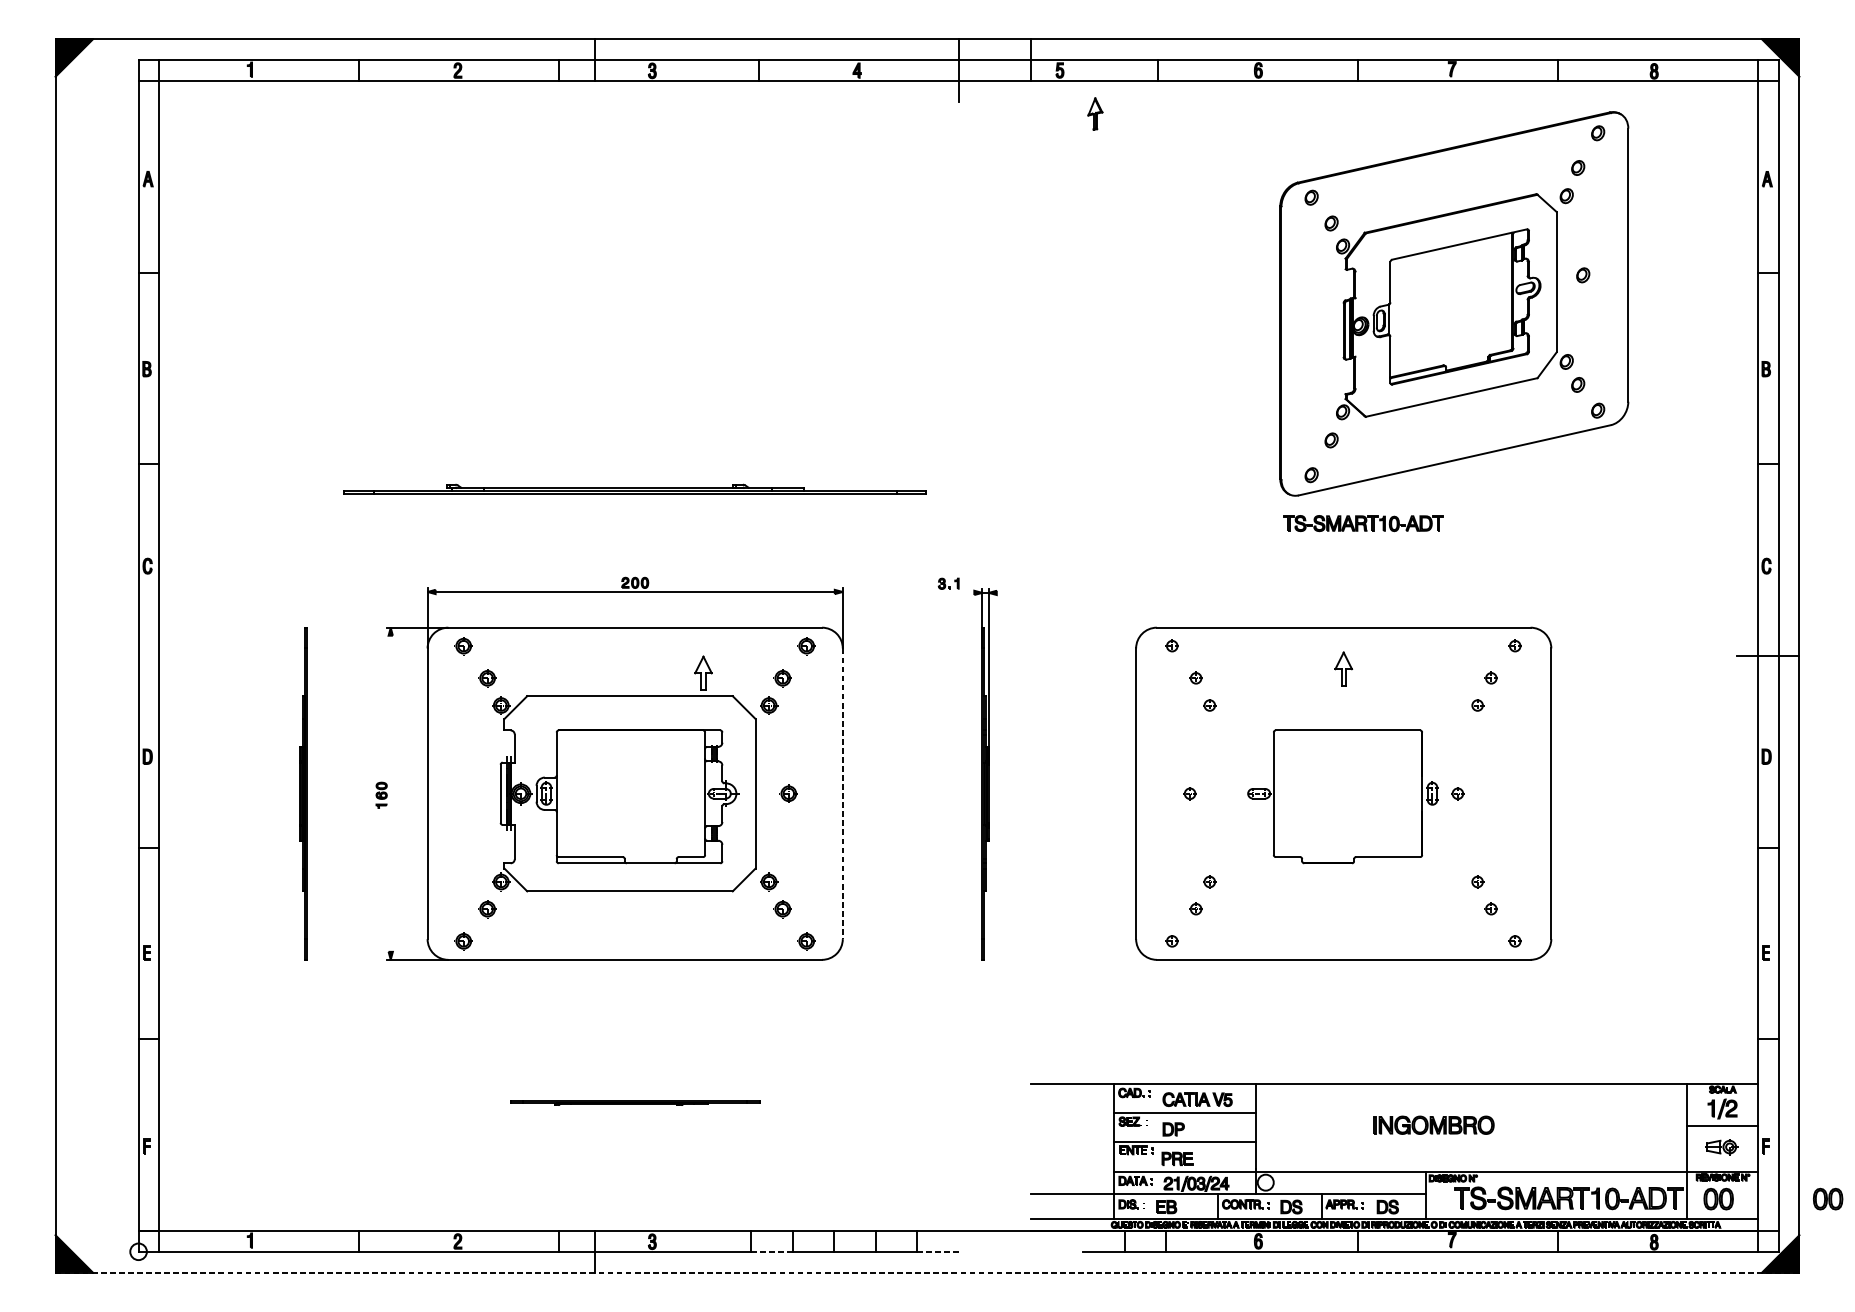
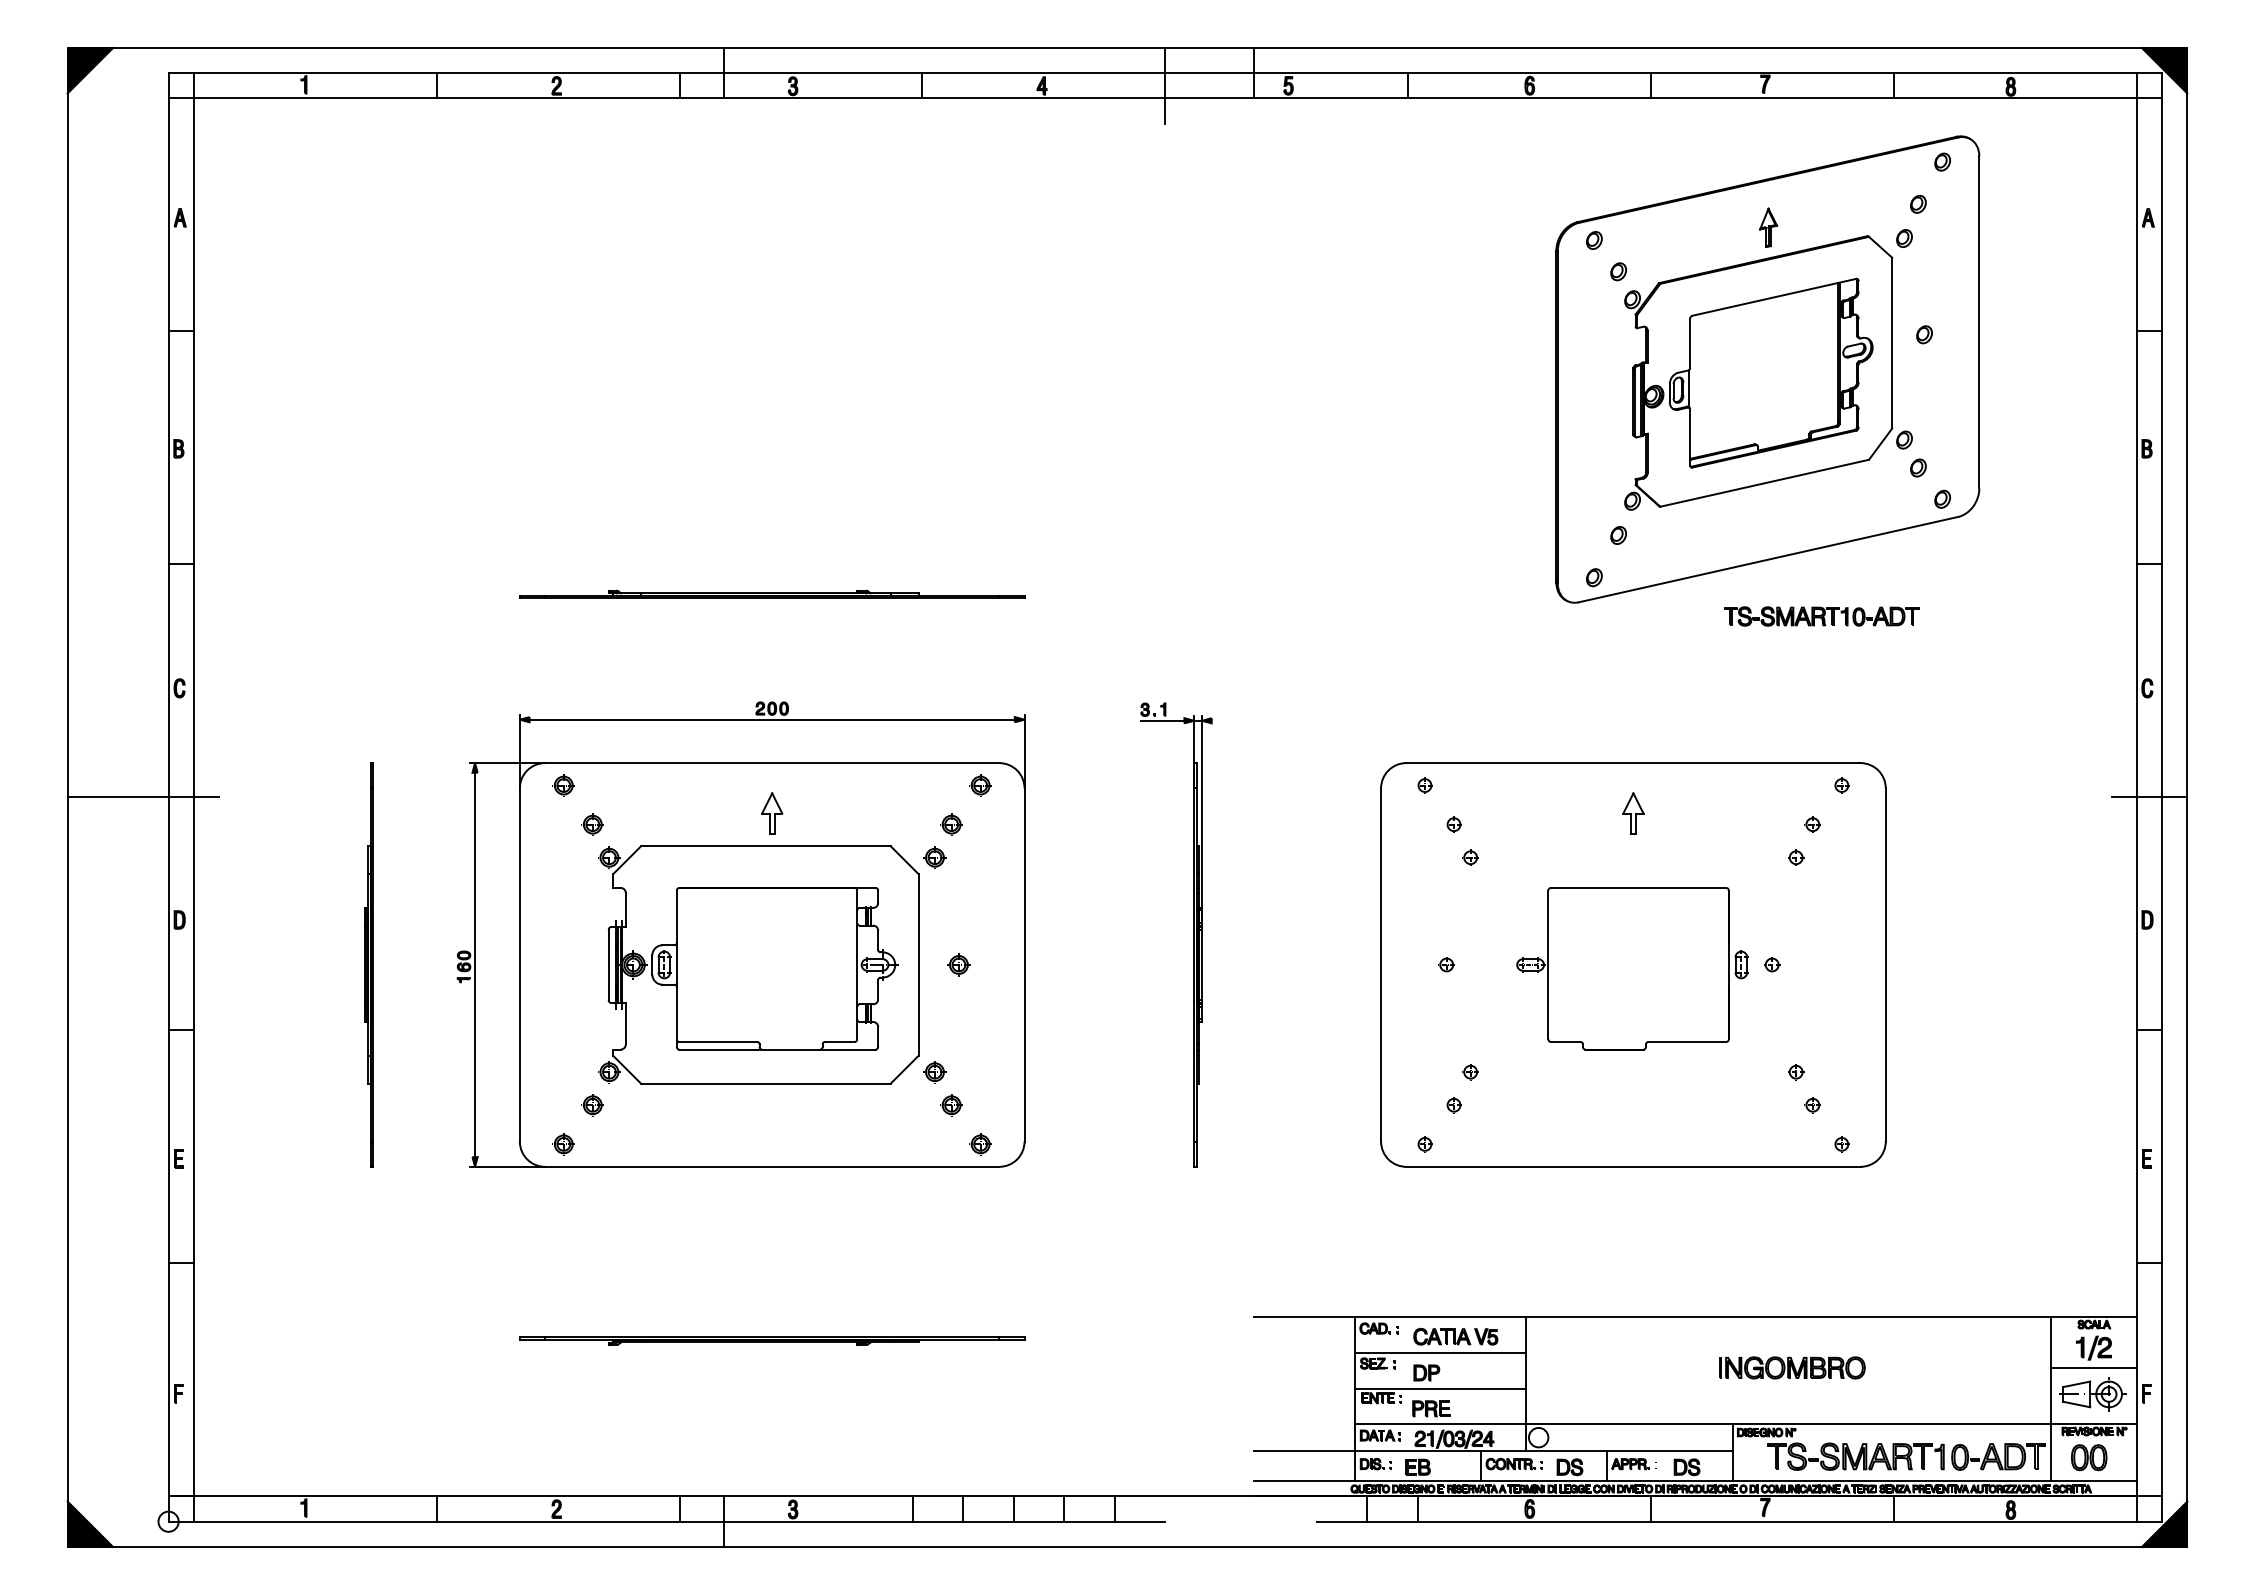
part: (1095, 113) -> (1768, 227), moved
part: (635, 488) -> (772, 593), size x0.71
part: (1363, 523) -> (1821, 616), moved
line: (956, 592) -> (1162, 720), added
line: (117, 656) -> (143, 797), added
part: (703, 673) -> (772, 813), moved
line: (391, 793) -> (475, 964), added
line: (842, 793) -> (1024, 964), dashed -> solid
part: (635, 1102) -> (772, 1340), size x1.67
part: (1434, 1124) -> (1792, 1367), moved
part: (1721, 1147) -> (2092, 1394), size x1.67
part: (1828, 1198) -> (2222, 1457), removed
line: (772, 1251) -> (938, 1521), dashed -> solid
line: (938, 1251) -> (1140, 1521), dashed -> solid
line: (927, 1272) -> (1127, 1546), dashed -> solid

